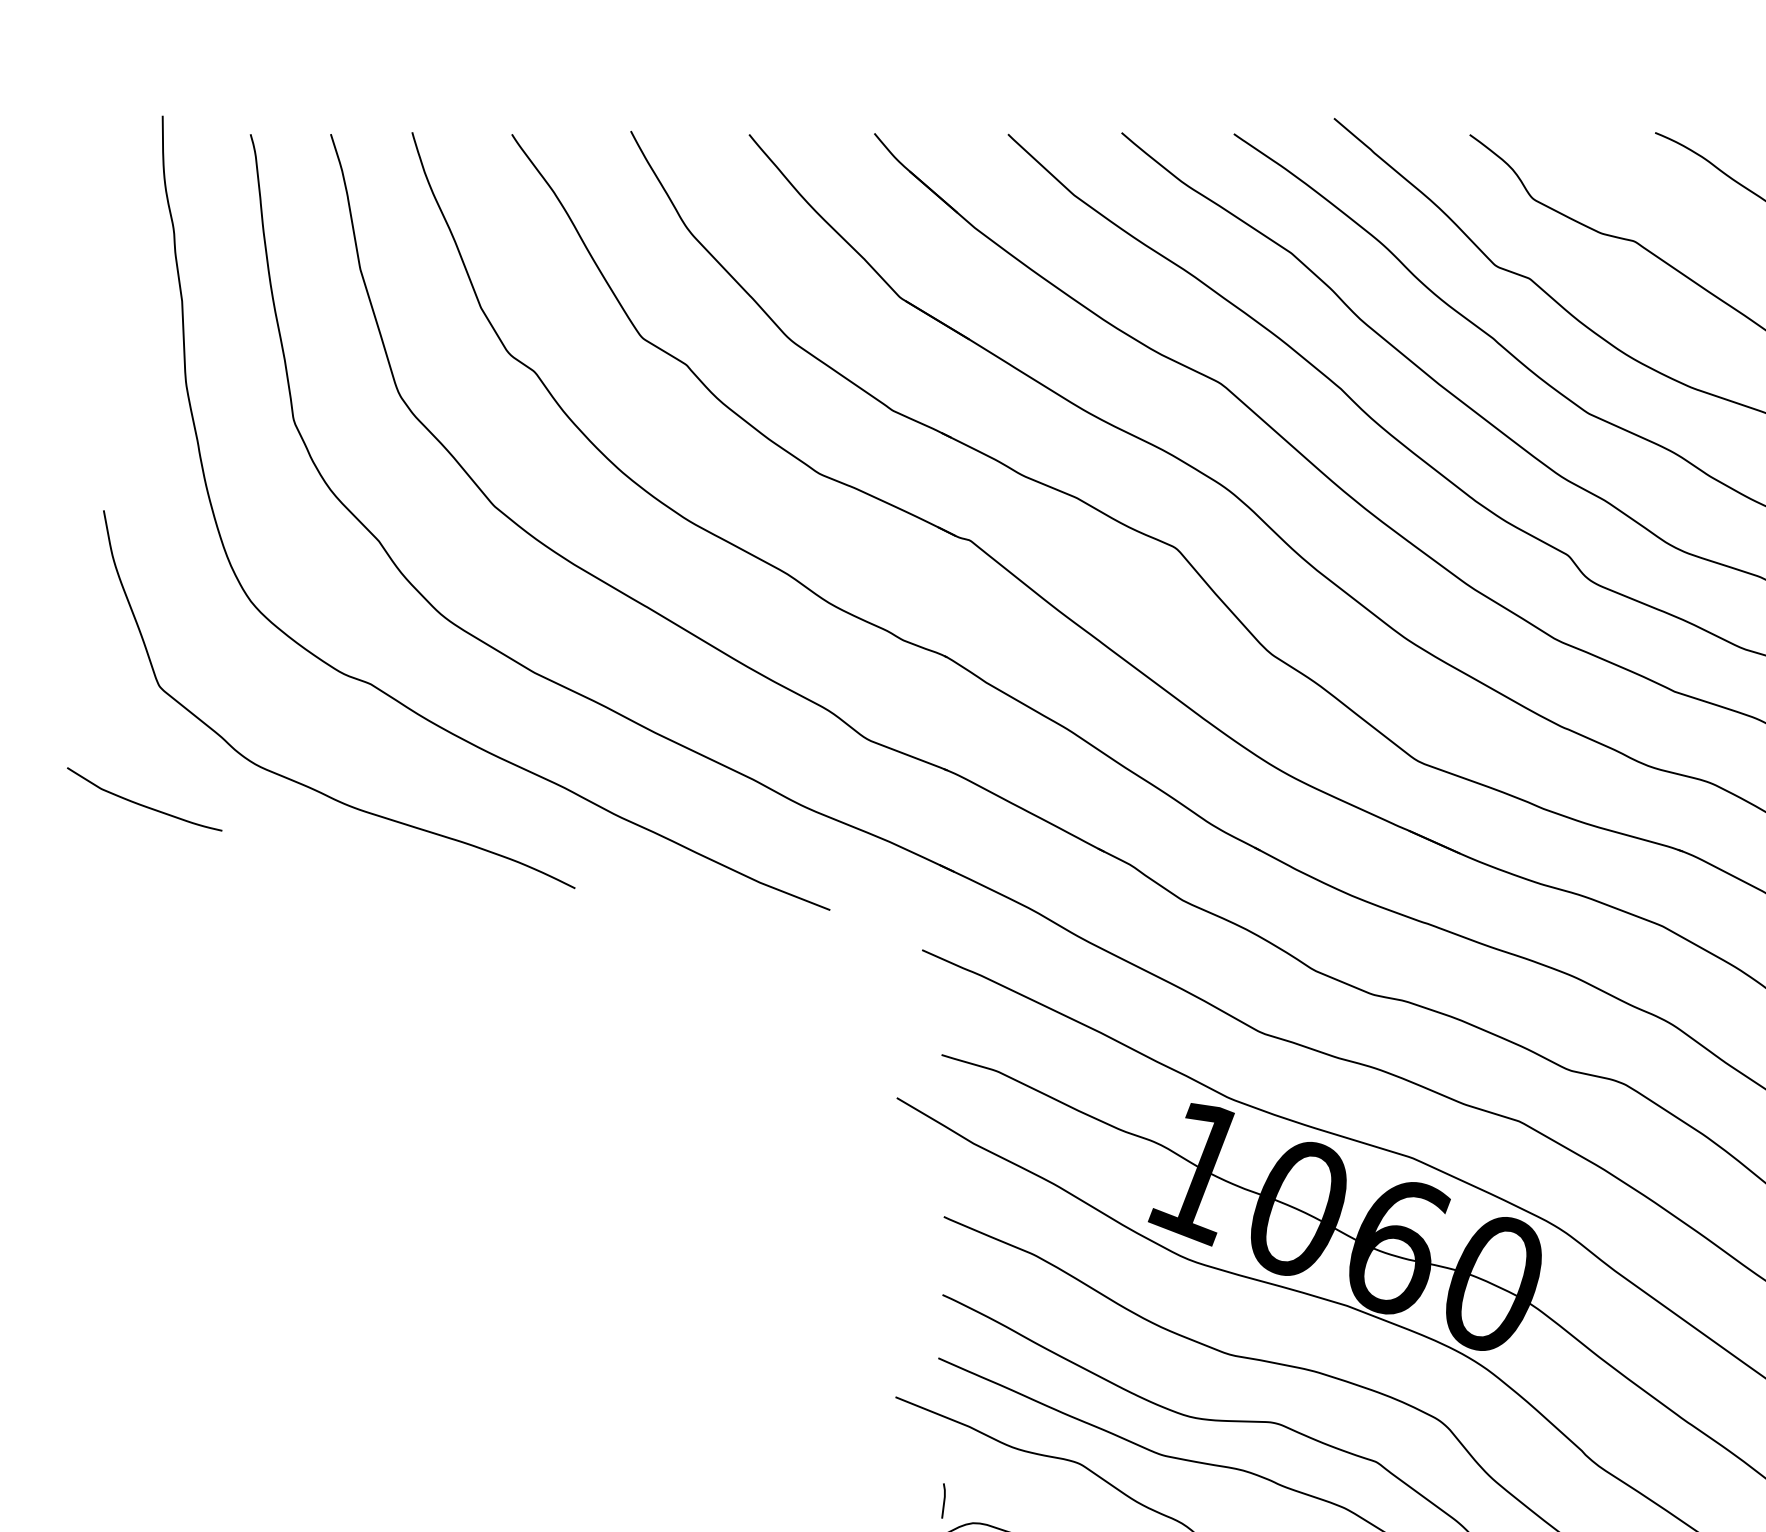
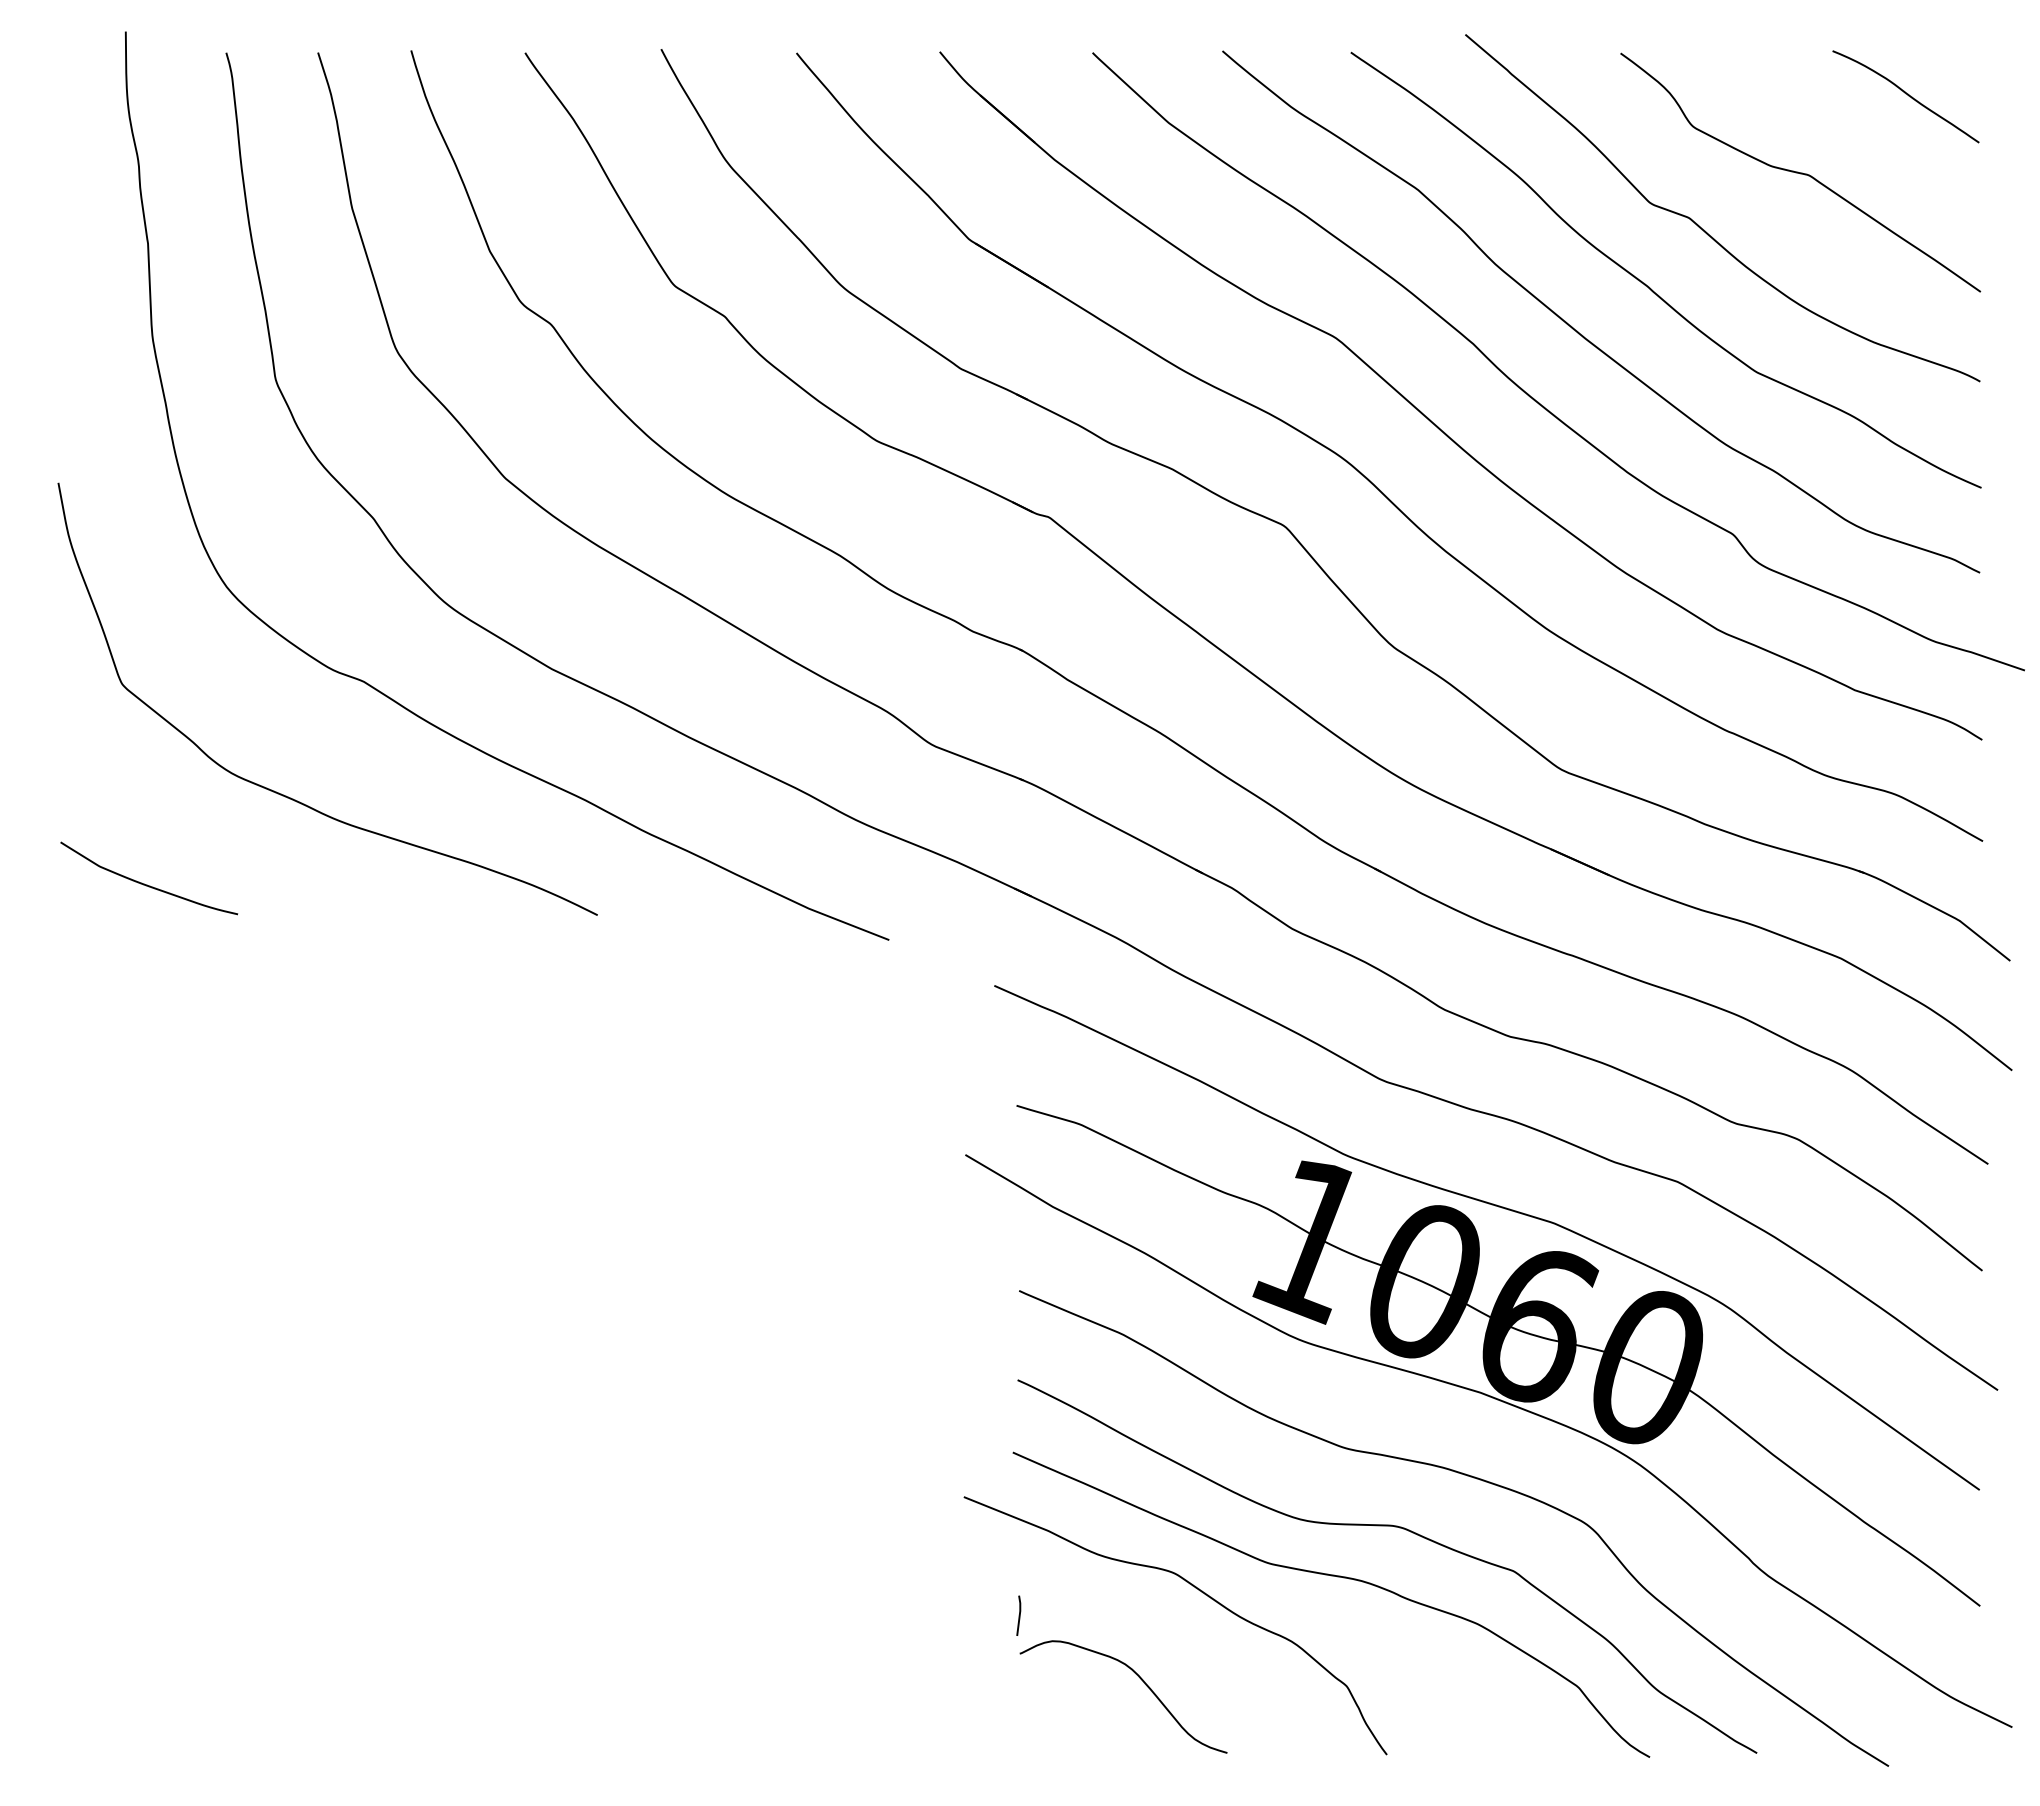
curve: (143, 804) -> (147, 884), moved

